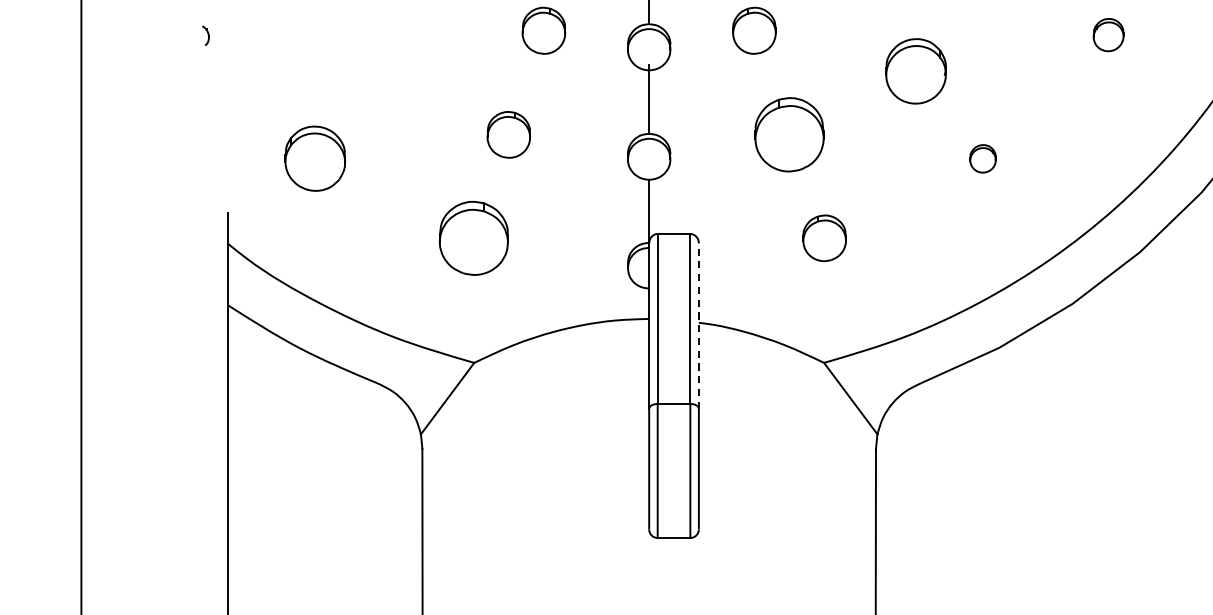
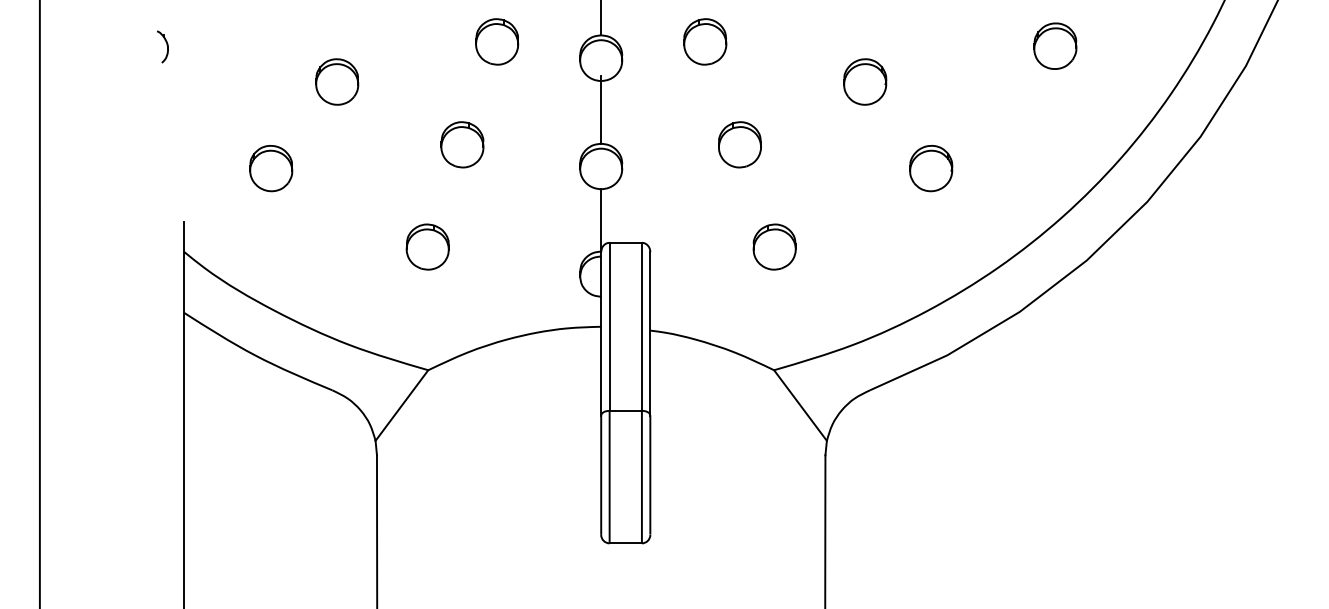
part: (1108, 34) -> (1055, 45), size x1.43
part: (205, 35) -> (162, 46), size x1.67
part: (382, 70) -> (337, 81), added
part: (916, 70) -> (865, 81), size x0.71
part: (789, 134) -> (739, 144), size x0.62
part: (315, 158) -> (271, 168), size x0.71
part: (983, 158) -> (931, 168), size x1.67
part: (473, 237) -> (427, 246), size x0.62
line: (699, 325) -> (650, 333), dashed -> solid

